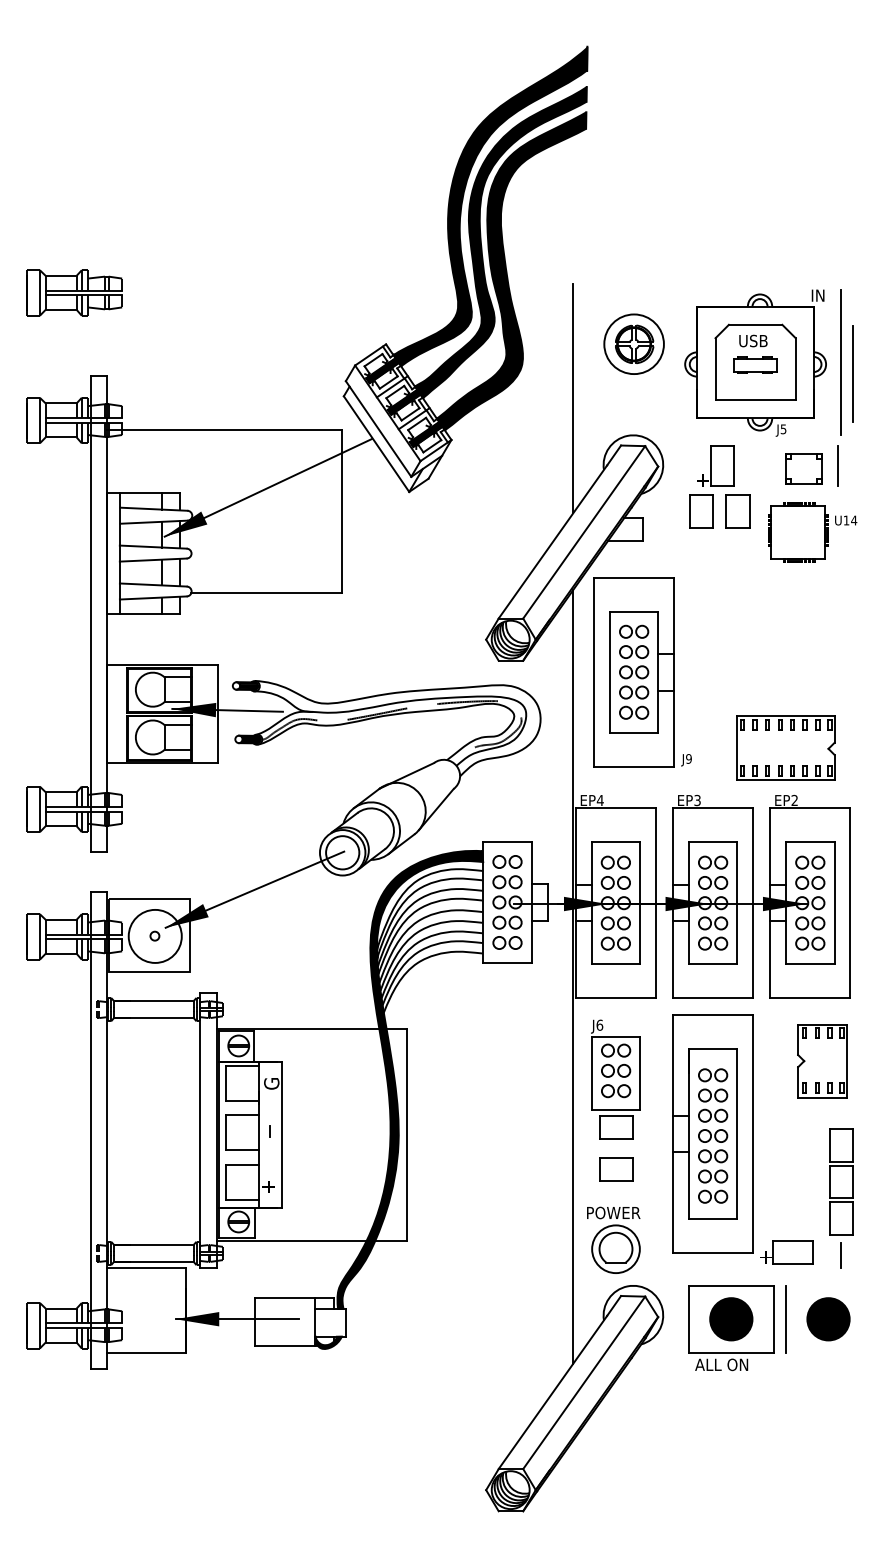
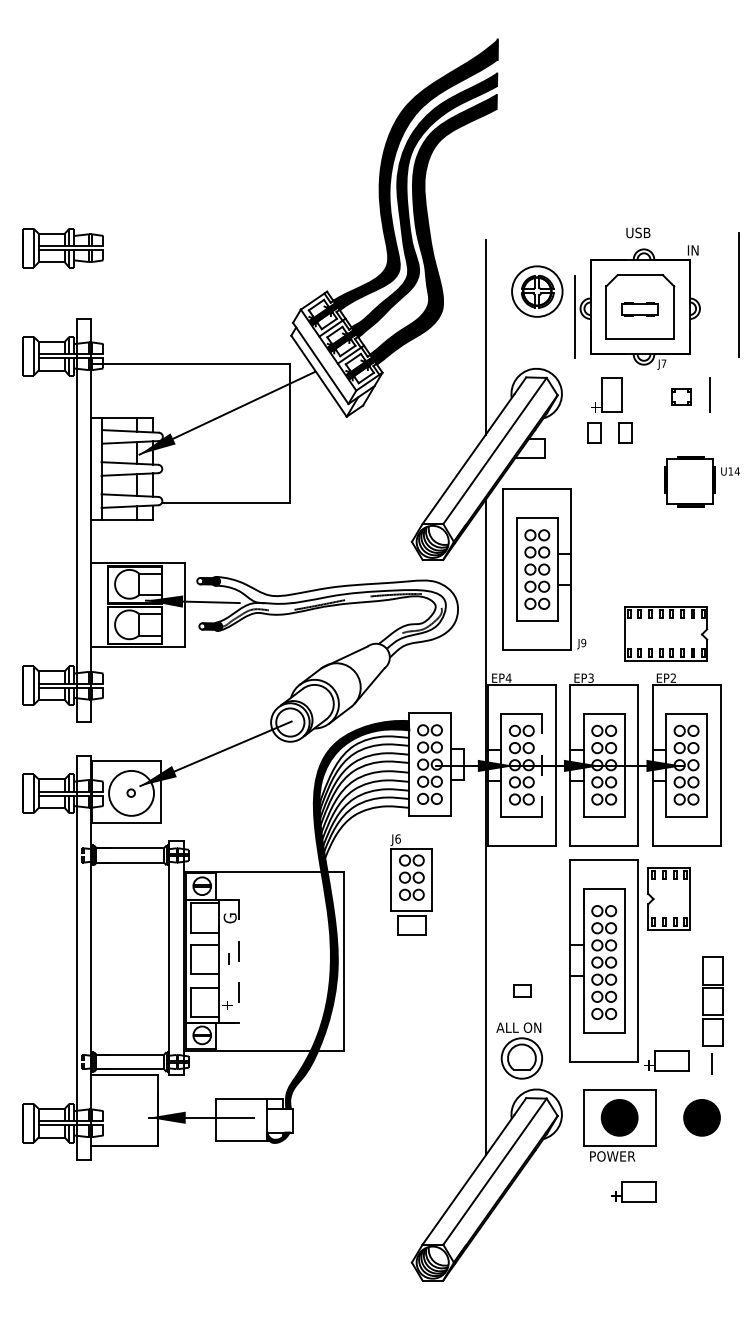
text: (753, 340) -> (638, 232), moved
line: (840, 362) -> (739, 295), moved
line: (852, 373) -> (574, 316), moved
text: (783, 429) -> (663, 363), J5 -> J7
part: (803, 468) -> (680, 396), size x0.6
part: (701, 511) -> (594, 433), size x0.7
part: (737, 511) -> (624, 433), size x0.7
part: (812, 532) -> (702, 481), moved
line: (640, 903) -> (542, 765), solid -> dashed
part: (822, 1061) -> (668, 899), moved
part: (615, 1079) -> (411, 884), moved
line: (281, 1134) -> (238, 961), solid -> dashed
part: (616, 1169) -> (522, 990), size x0.6
text: (612, 1212) -> (518, 1027), POWER -> ALL ON
line: (786, 1318) -> (666, 1117), removed
text: (722, 1364) -> (612, 1156), ALL ON -> POWER
part: (747, 1406) -> (633, 1191), added

